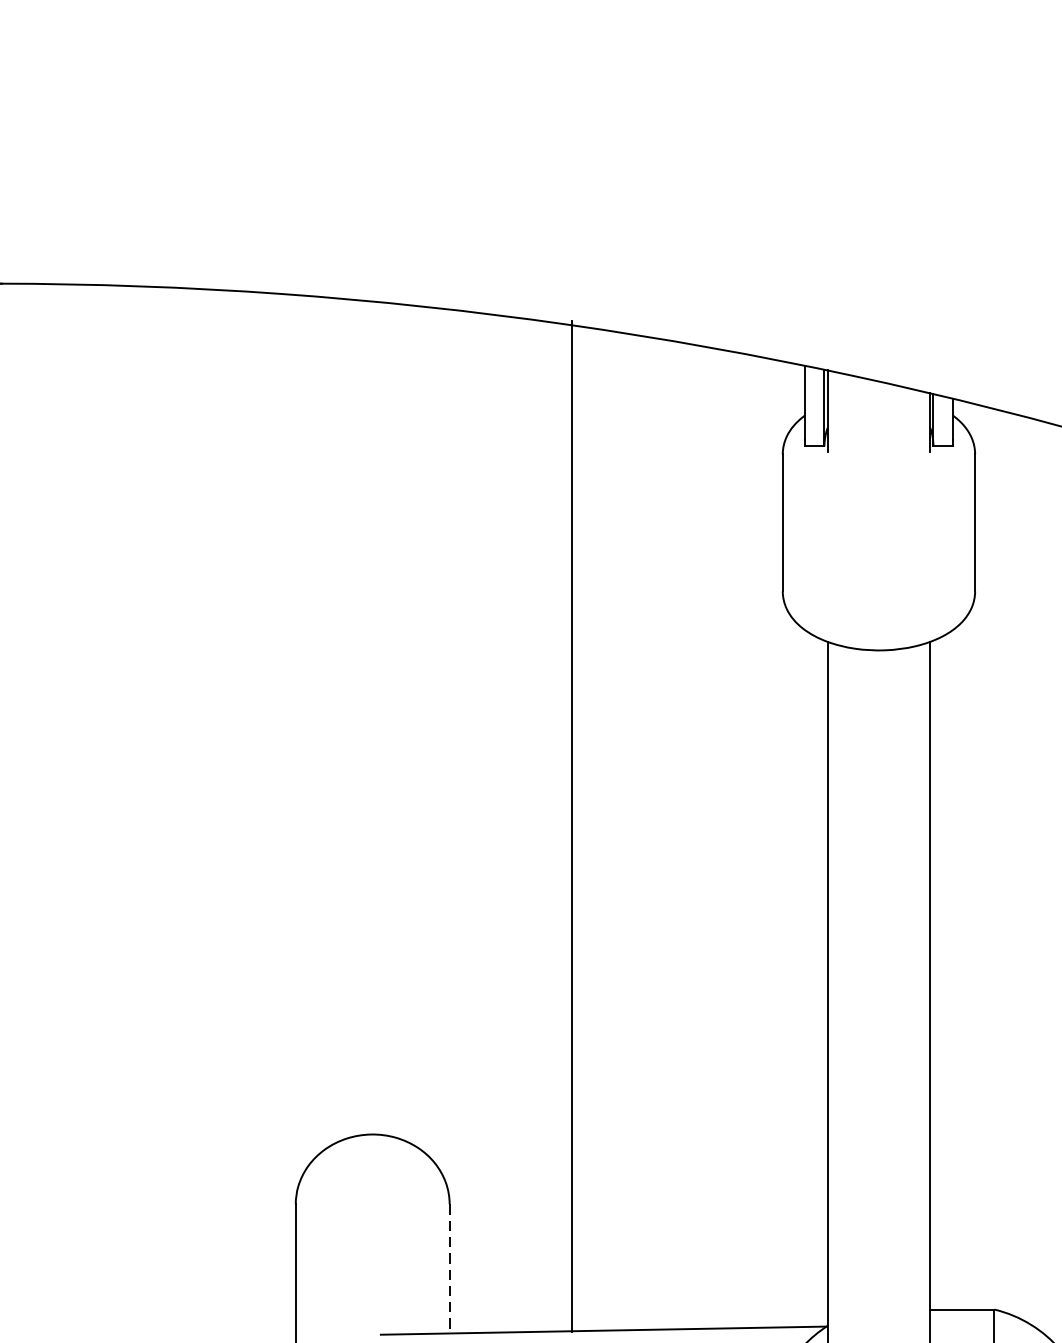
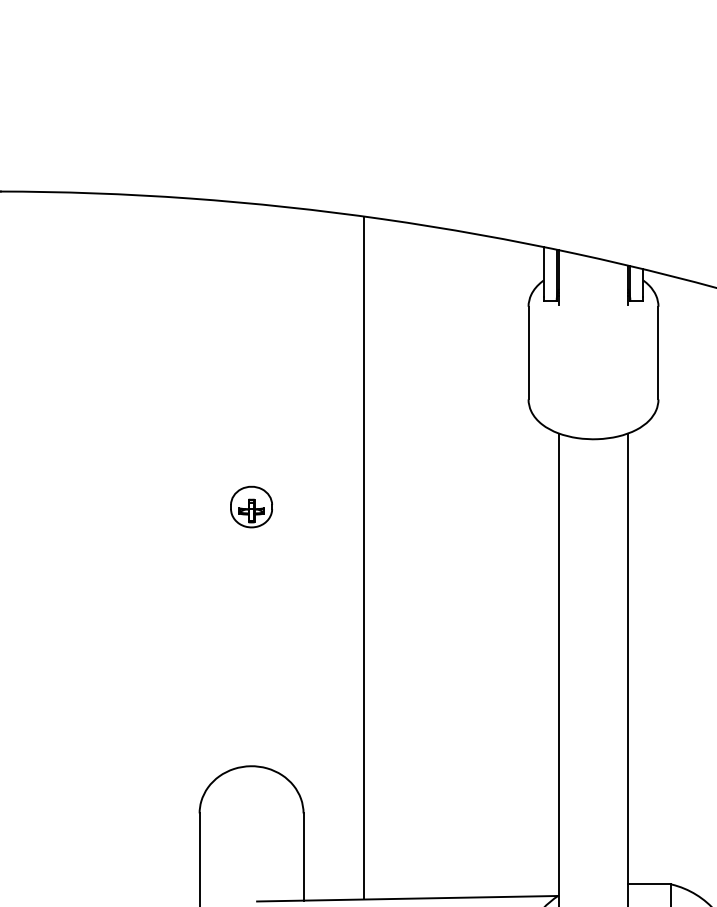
part: (372, 749) -> (251, 506), added
line: (572, 825) -> (364, 557), moved
line: (449, 1269) -> (303, 857), dashed -> solid

